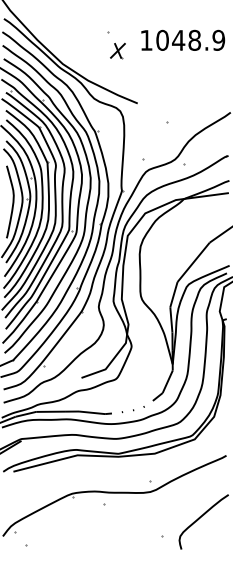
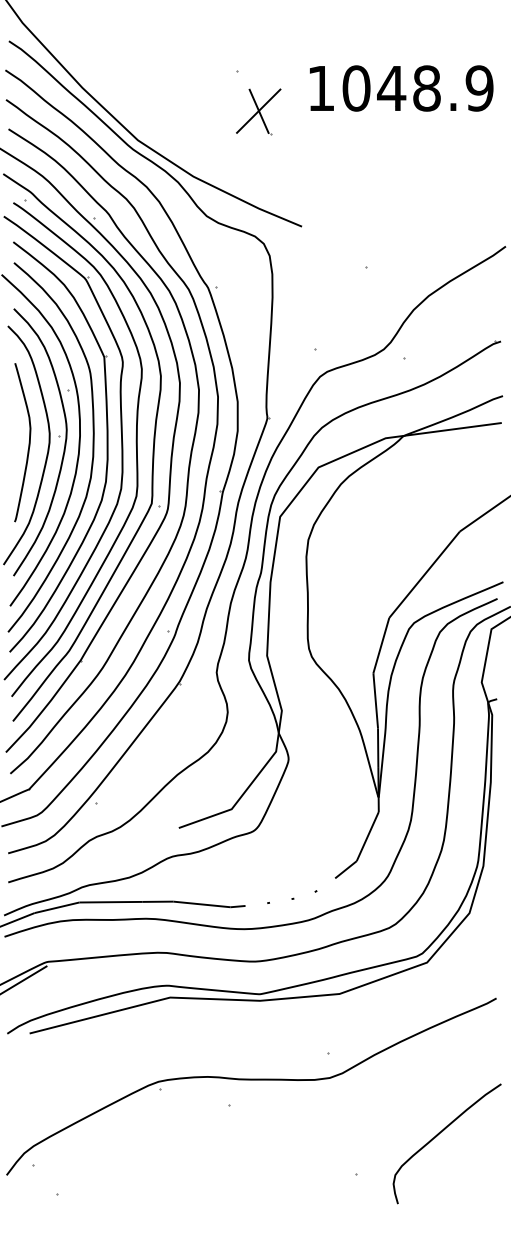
part: (117, 50) -> (257, 110), size x1.43

